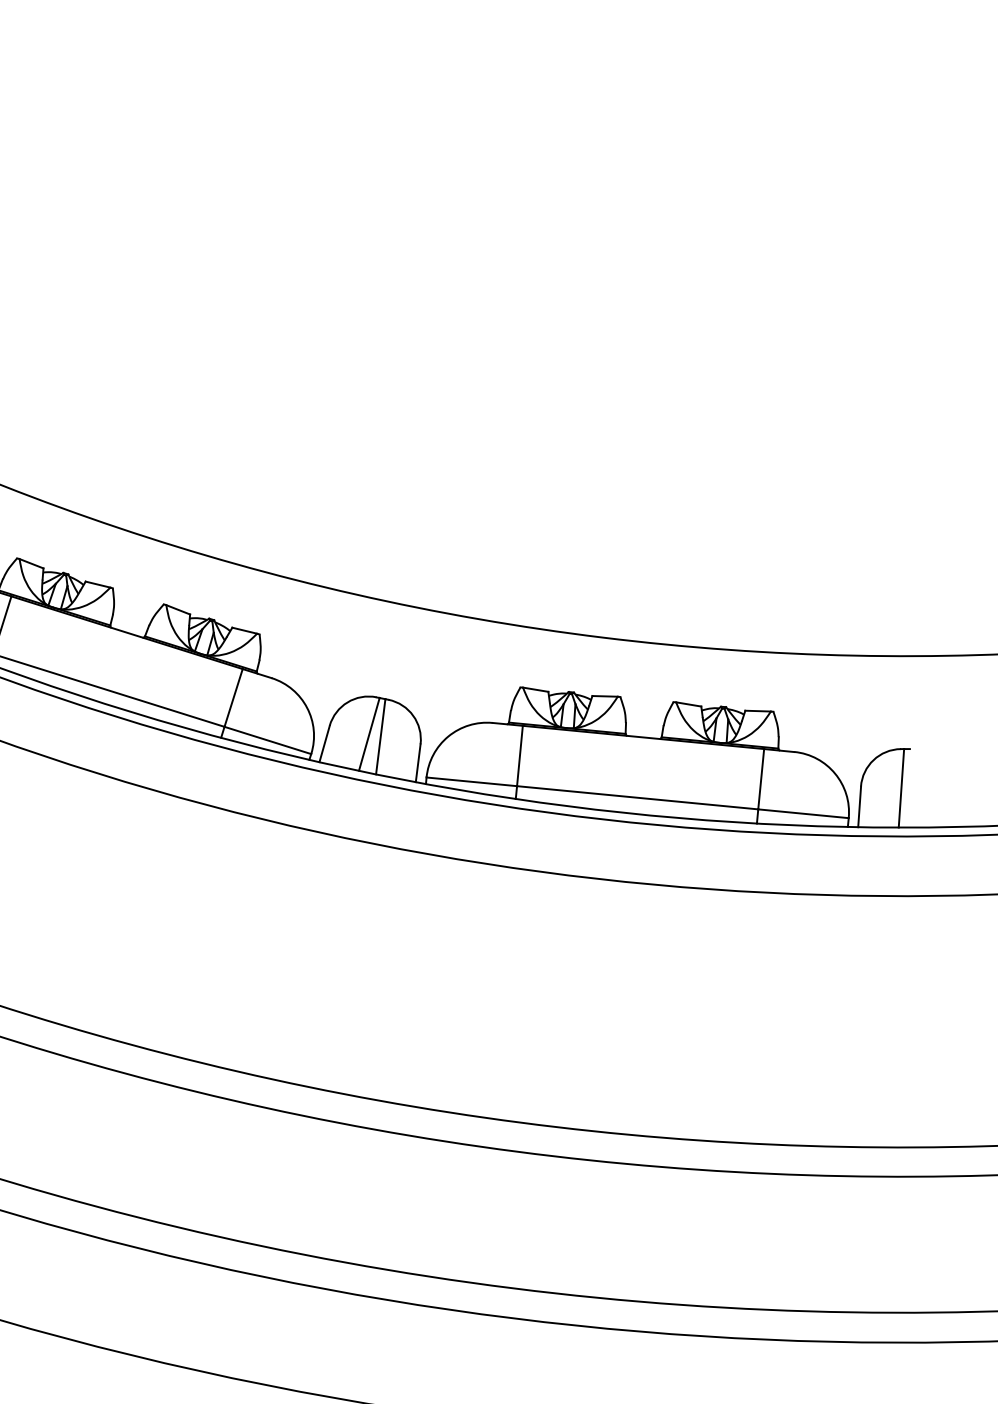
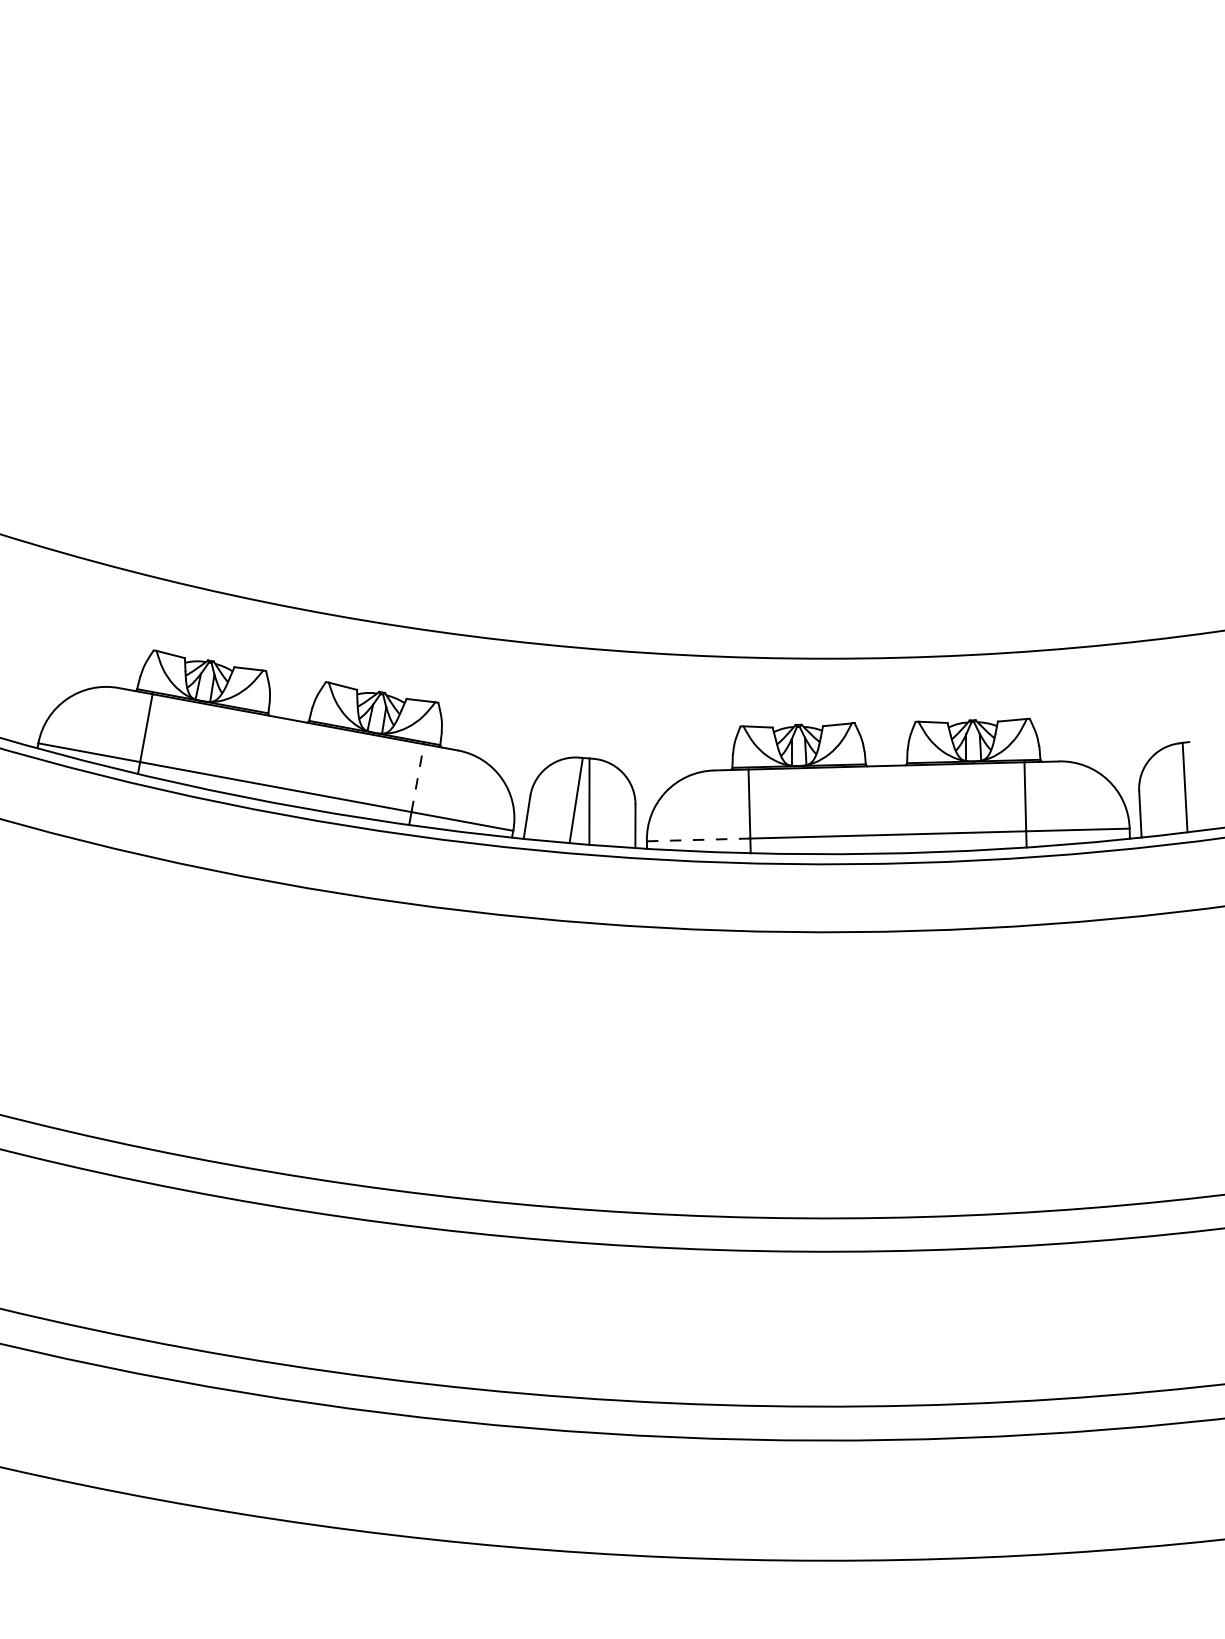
line: (233, 697) -> (417, 777), solid -> dashed
line: (471, 781) -> (698, 839), solid -> dashed

